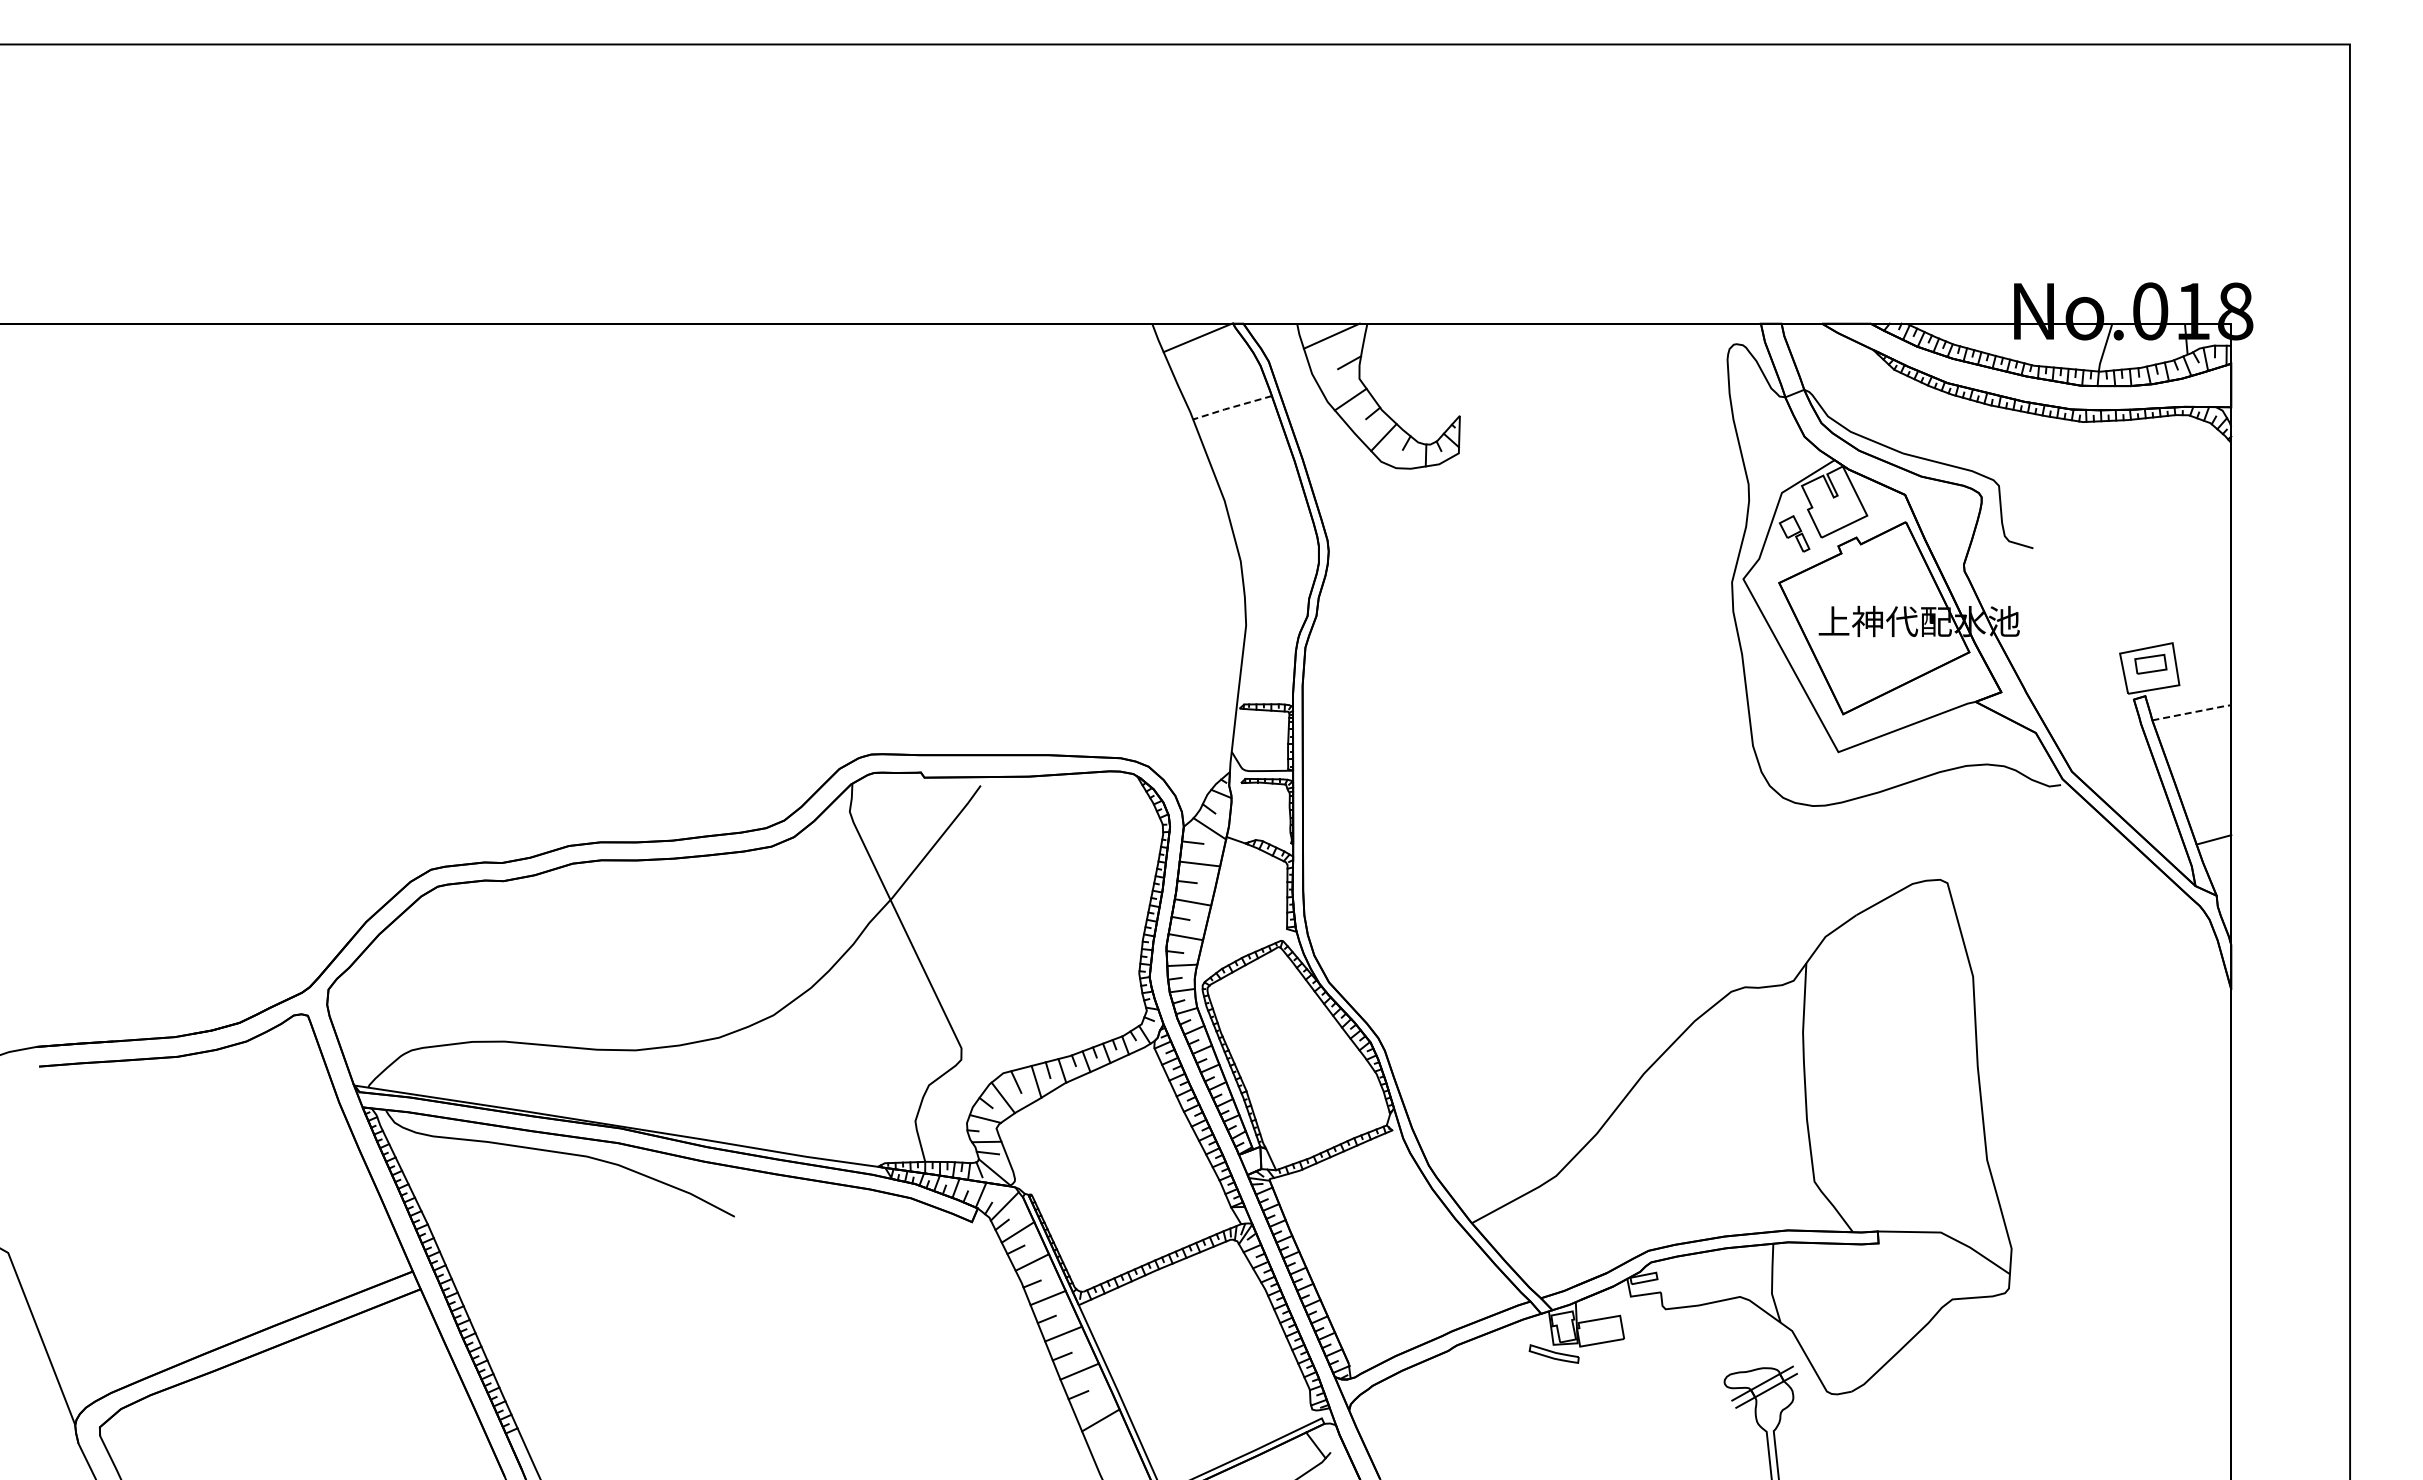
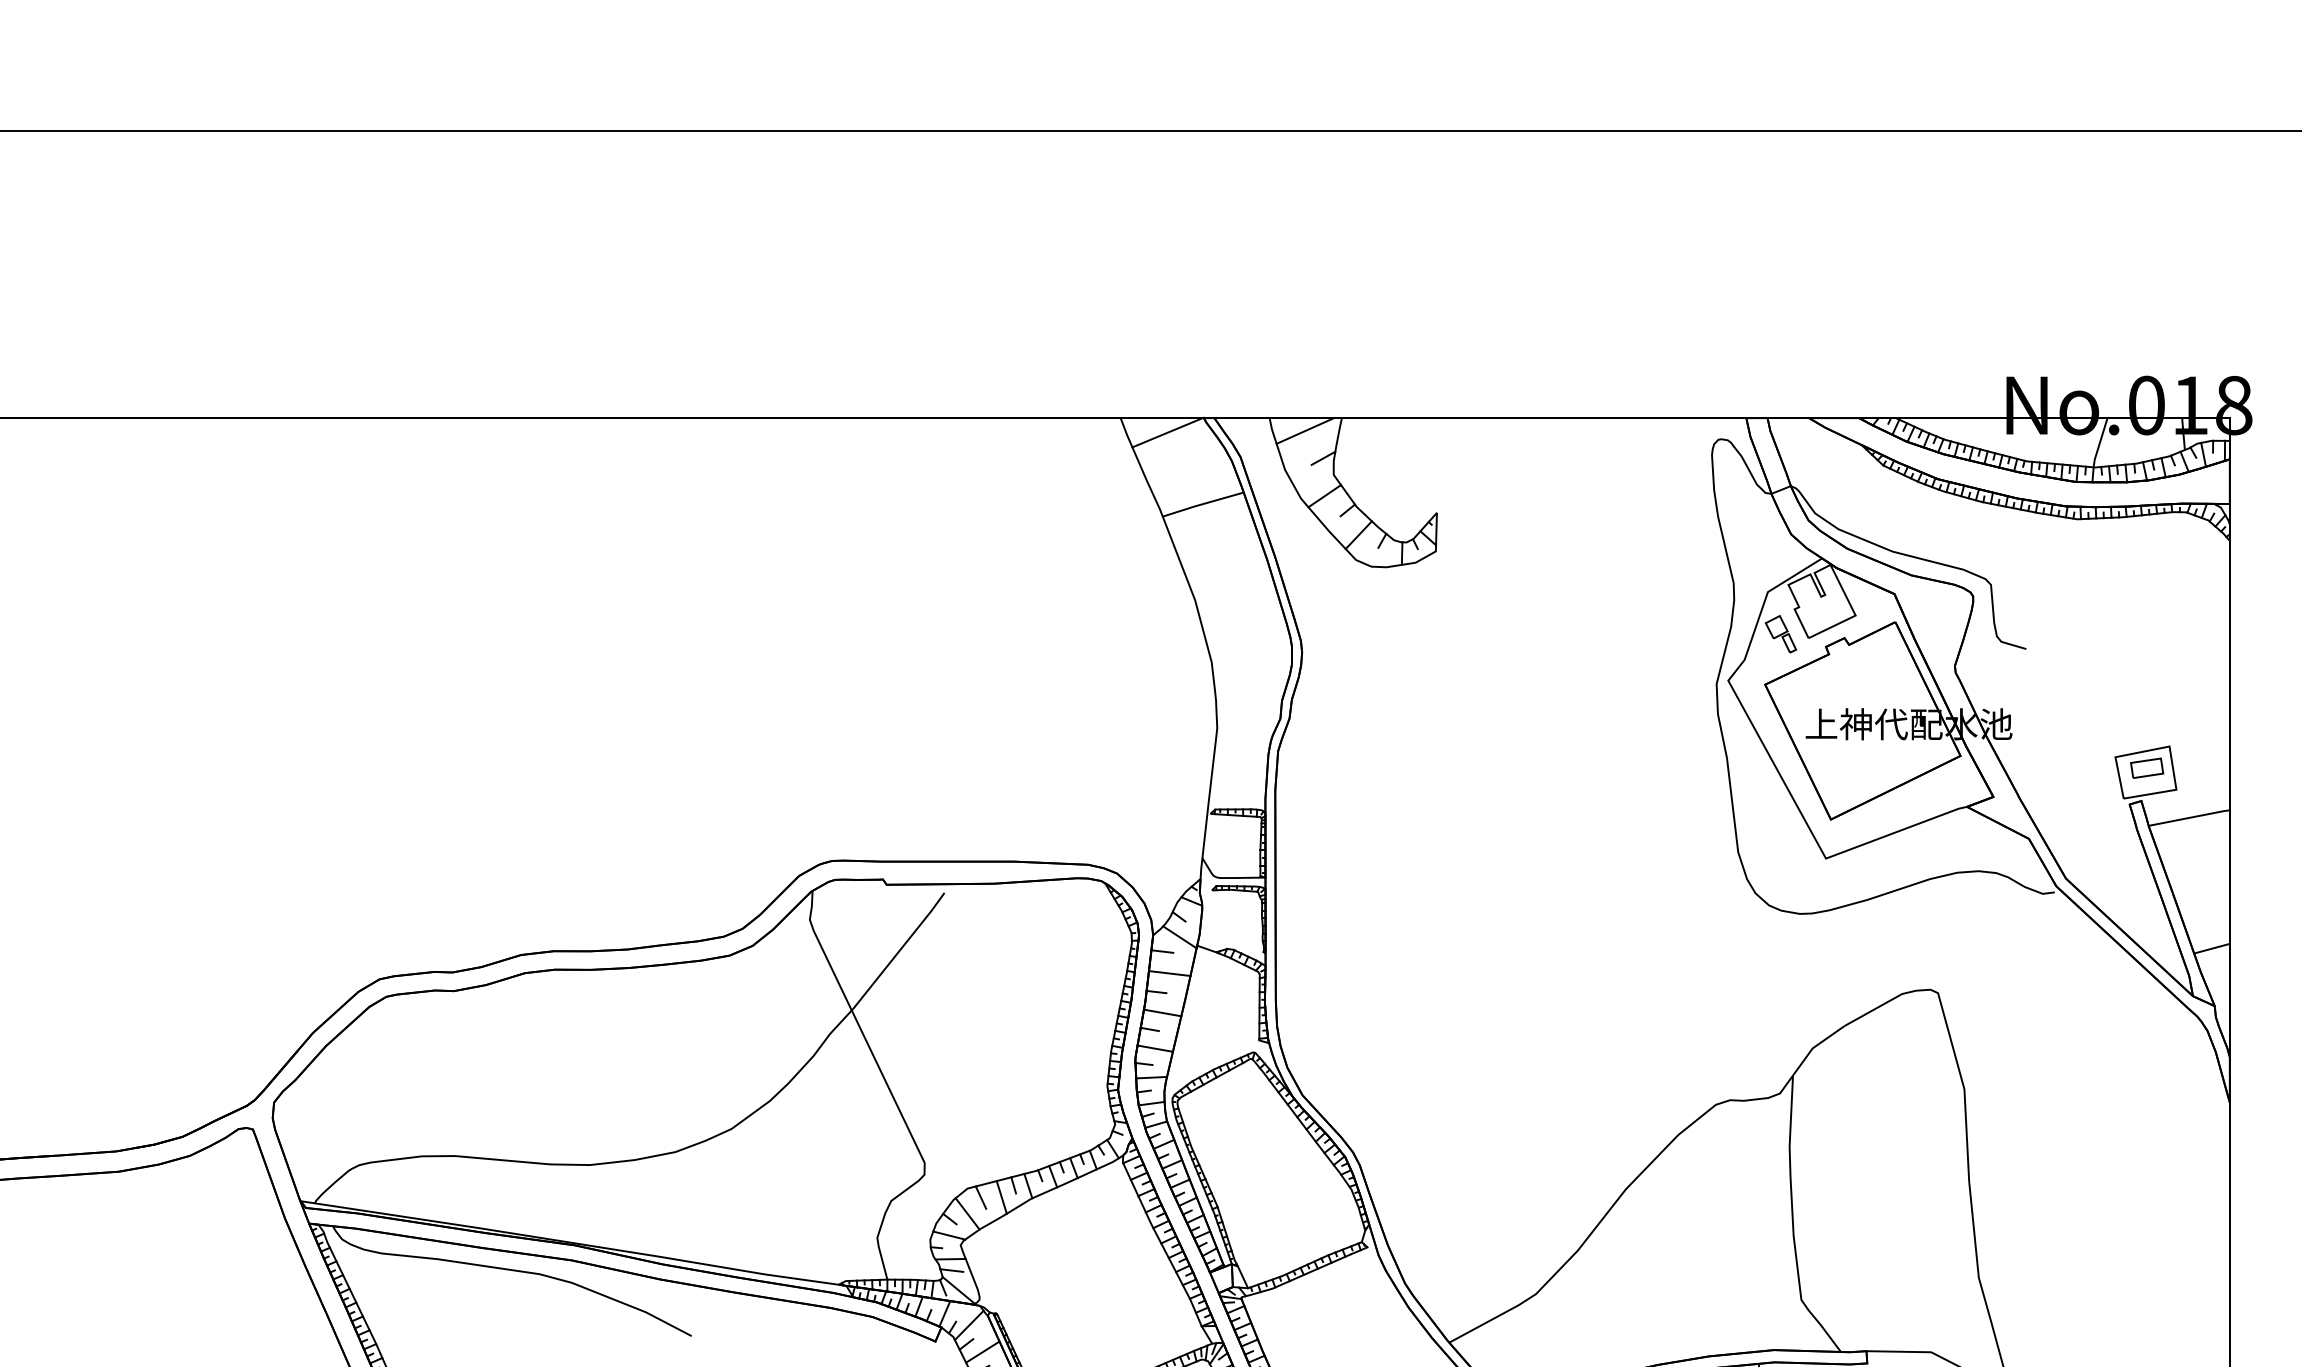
line: (1232, 407) -> (1203, 504), dashed -> solid
line: (2193, 712) -> (2190, 817), dashed -> solid

